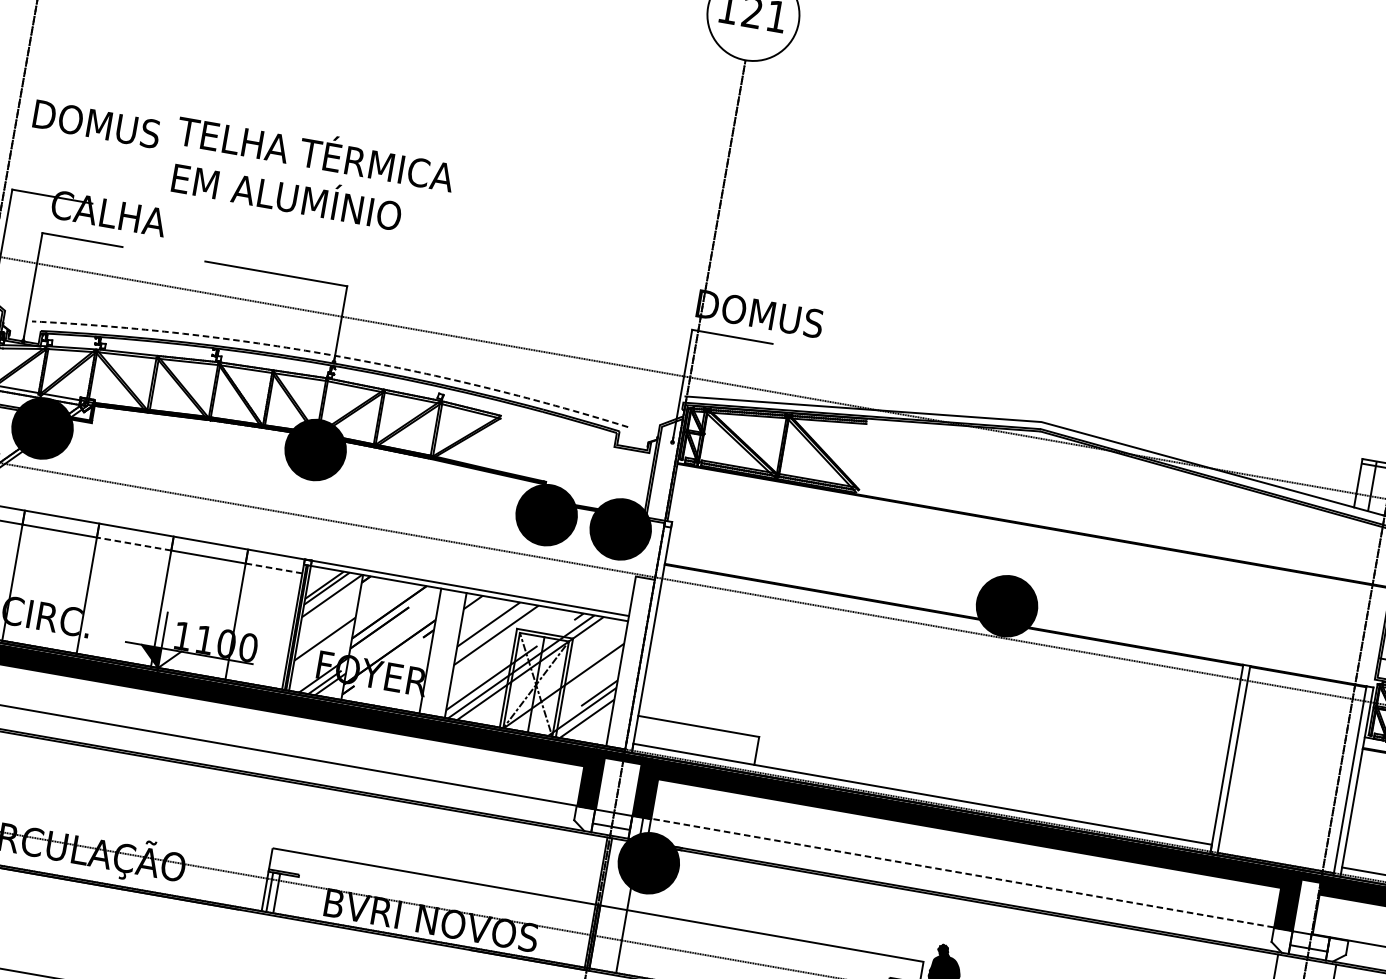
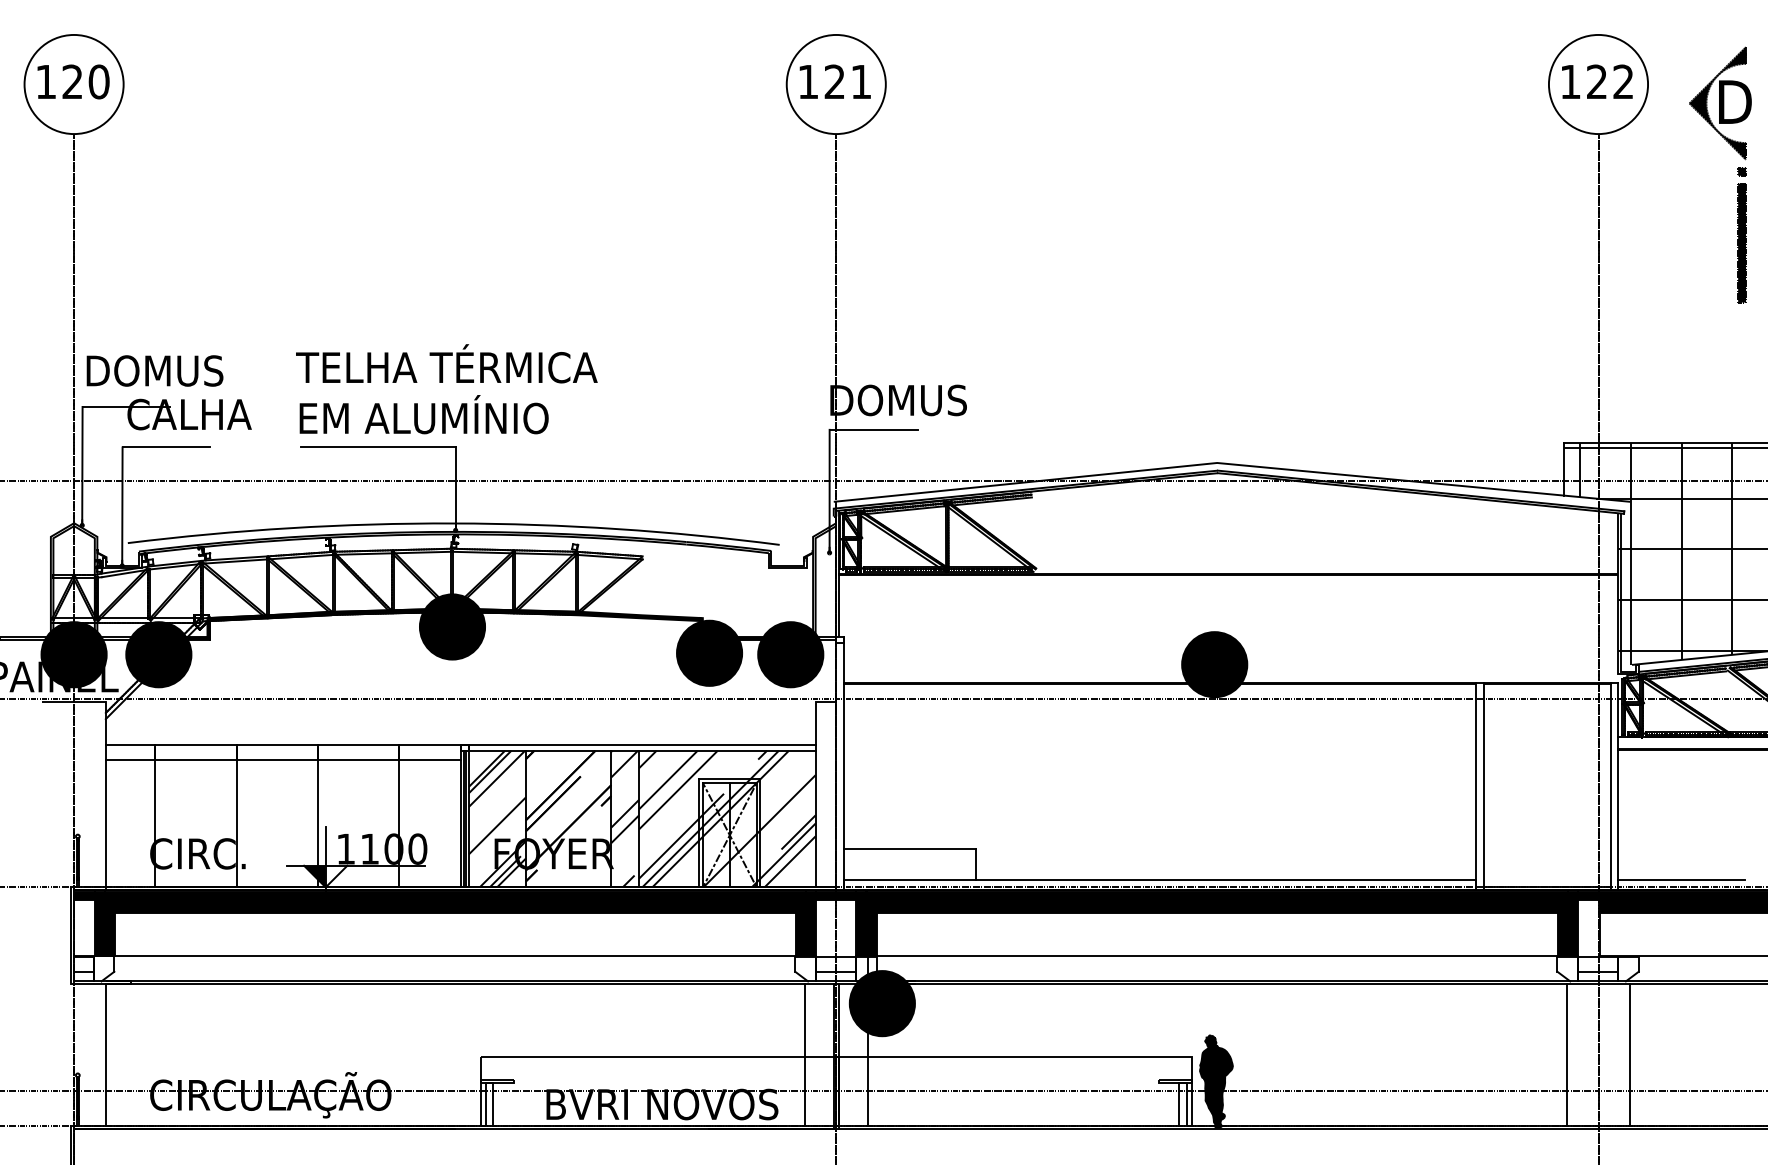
text: (96, 123) -> (154, 370), moved
text: (311, 174) -> (446, 389), moved
arc: (333, 355) -> (453, 523), dashed -> solid
line: (134, 544) -> (277, 760), dashed -> solid
line: (274, 568) -> (430, 760), dashed -> solid
hatch: (443, 652) -> (625, 818), added
line: (968, 873) -> (1223, 955), dashed -> solid
line: (569, 897) -> (804, 1054), added

